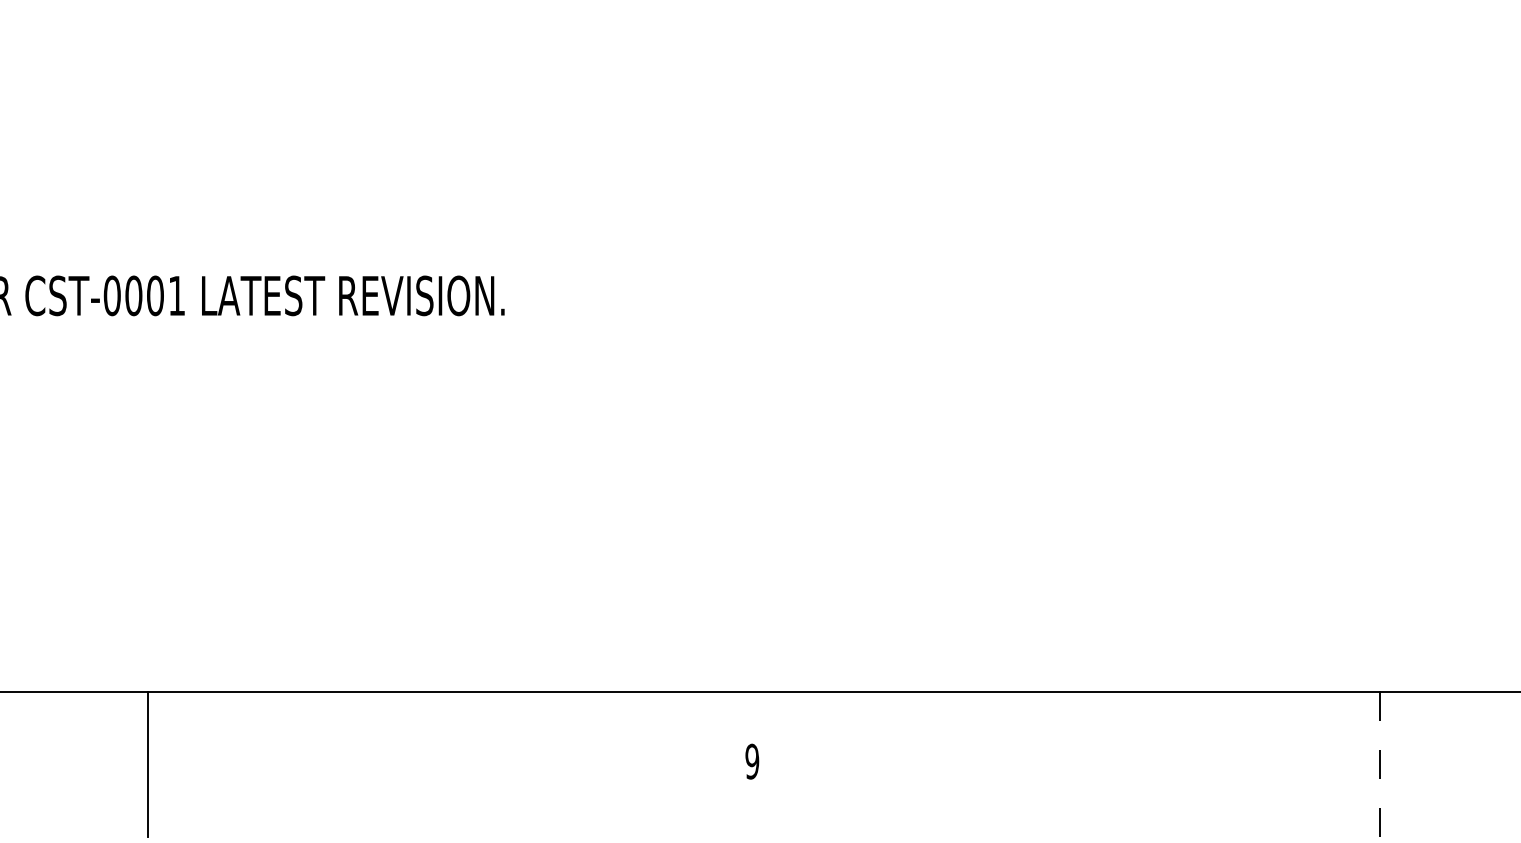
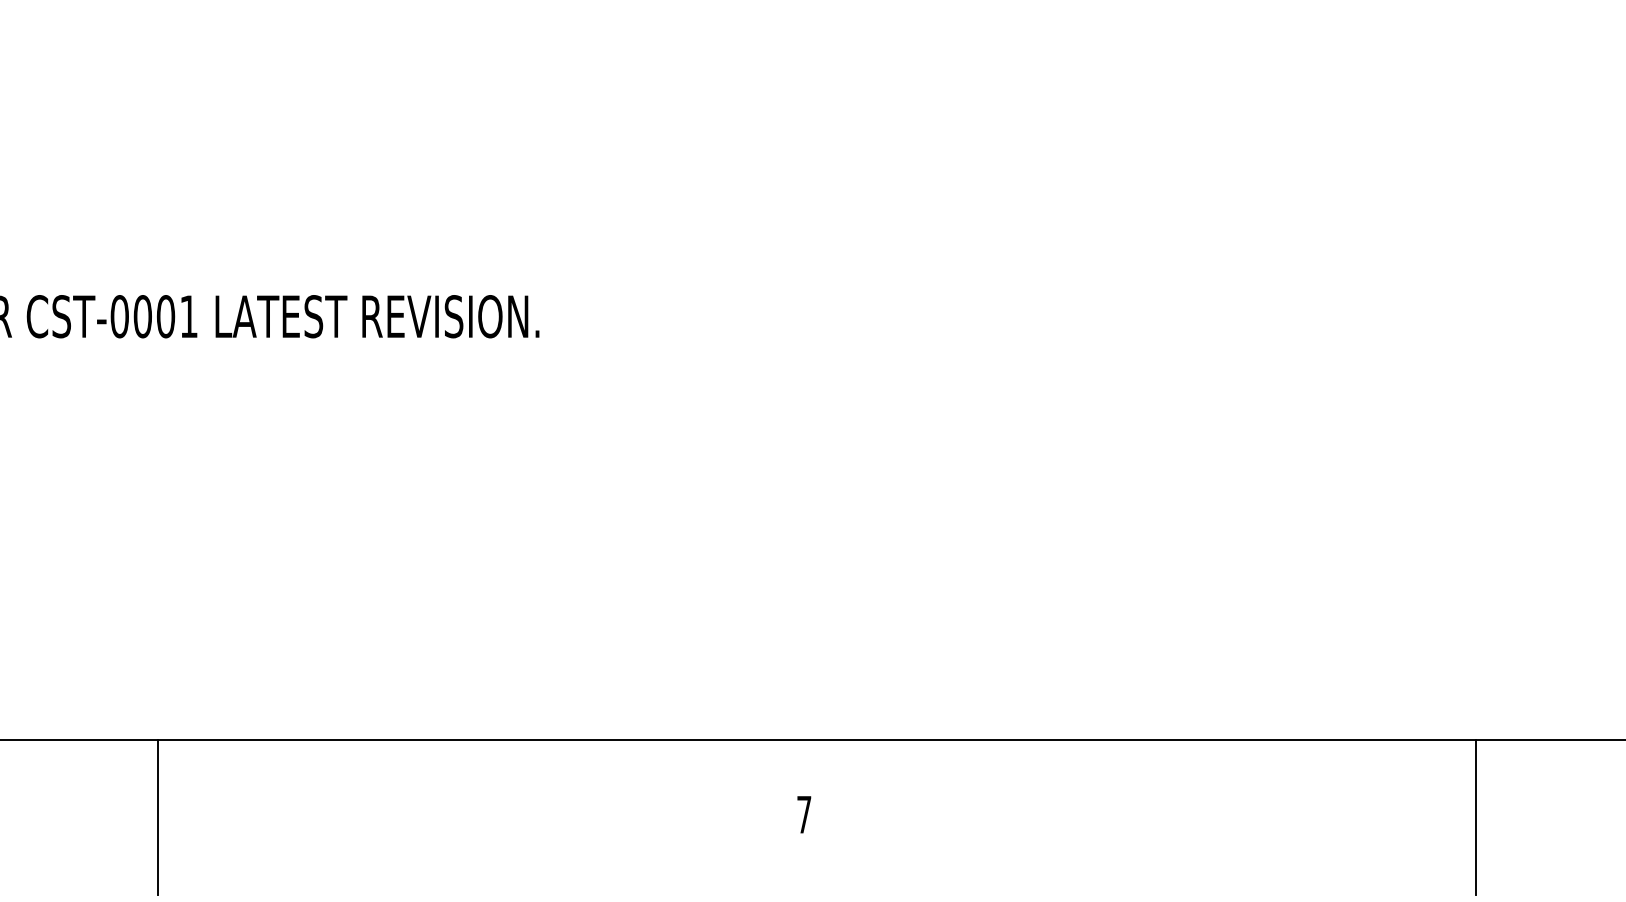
text: (752, 761) -> (804, 814), 9 -> 7
line: (1380, 765) -> (1475, 818), dashed -> solid

